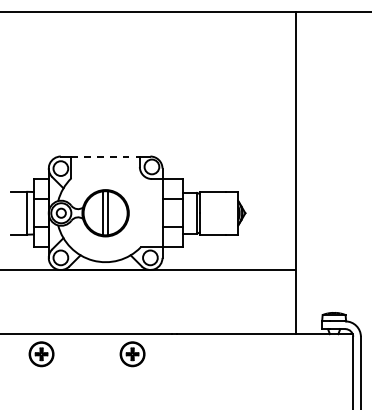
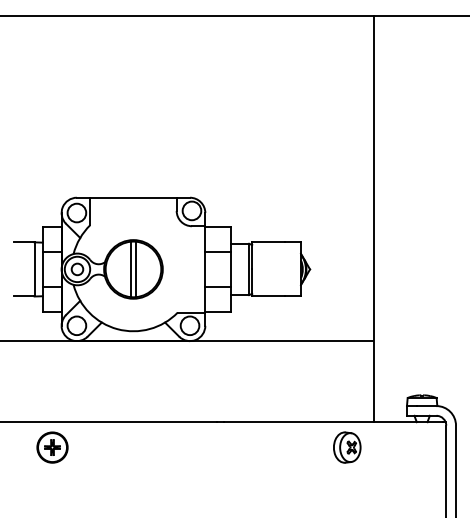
line: (105, 156) -> (133, 197), dashed -> solid
part: (132, 354) -> (167, 447), removed
part: (275, 354) -> (347, 447), added

